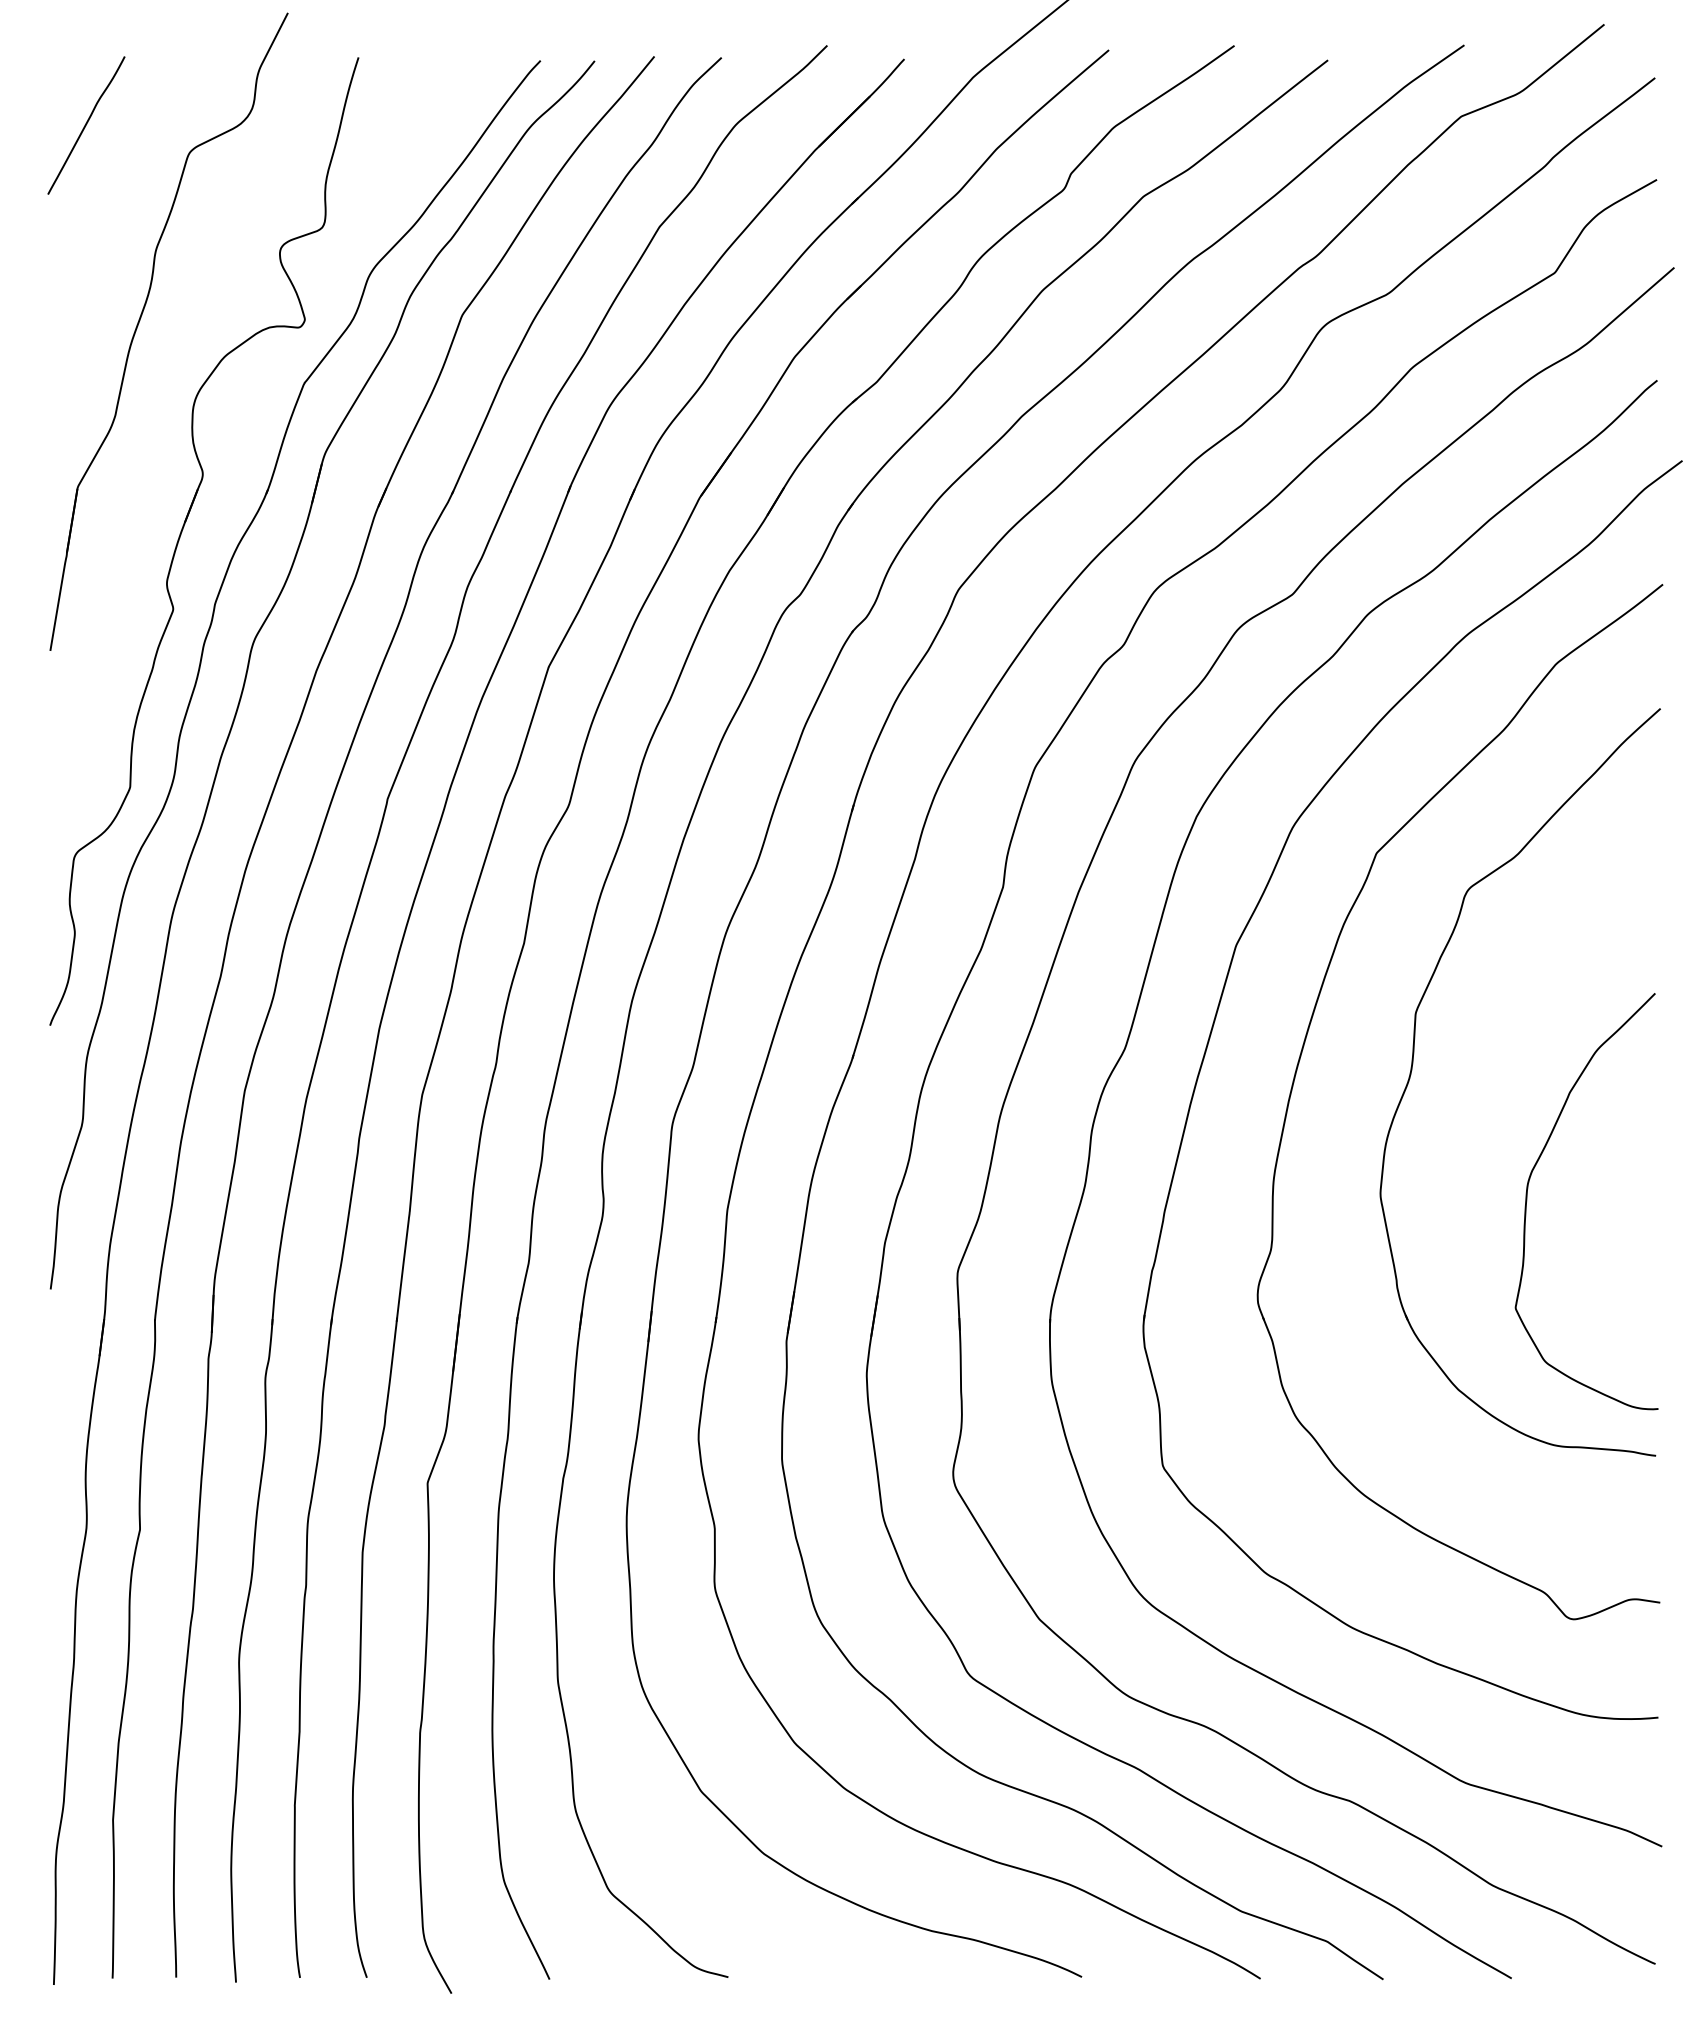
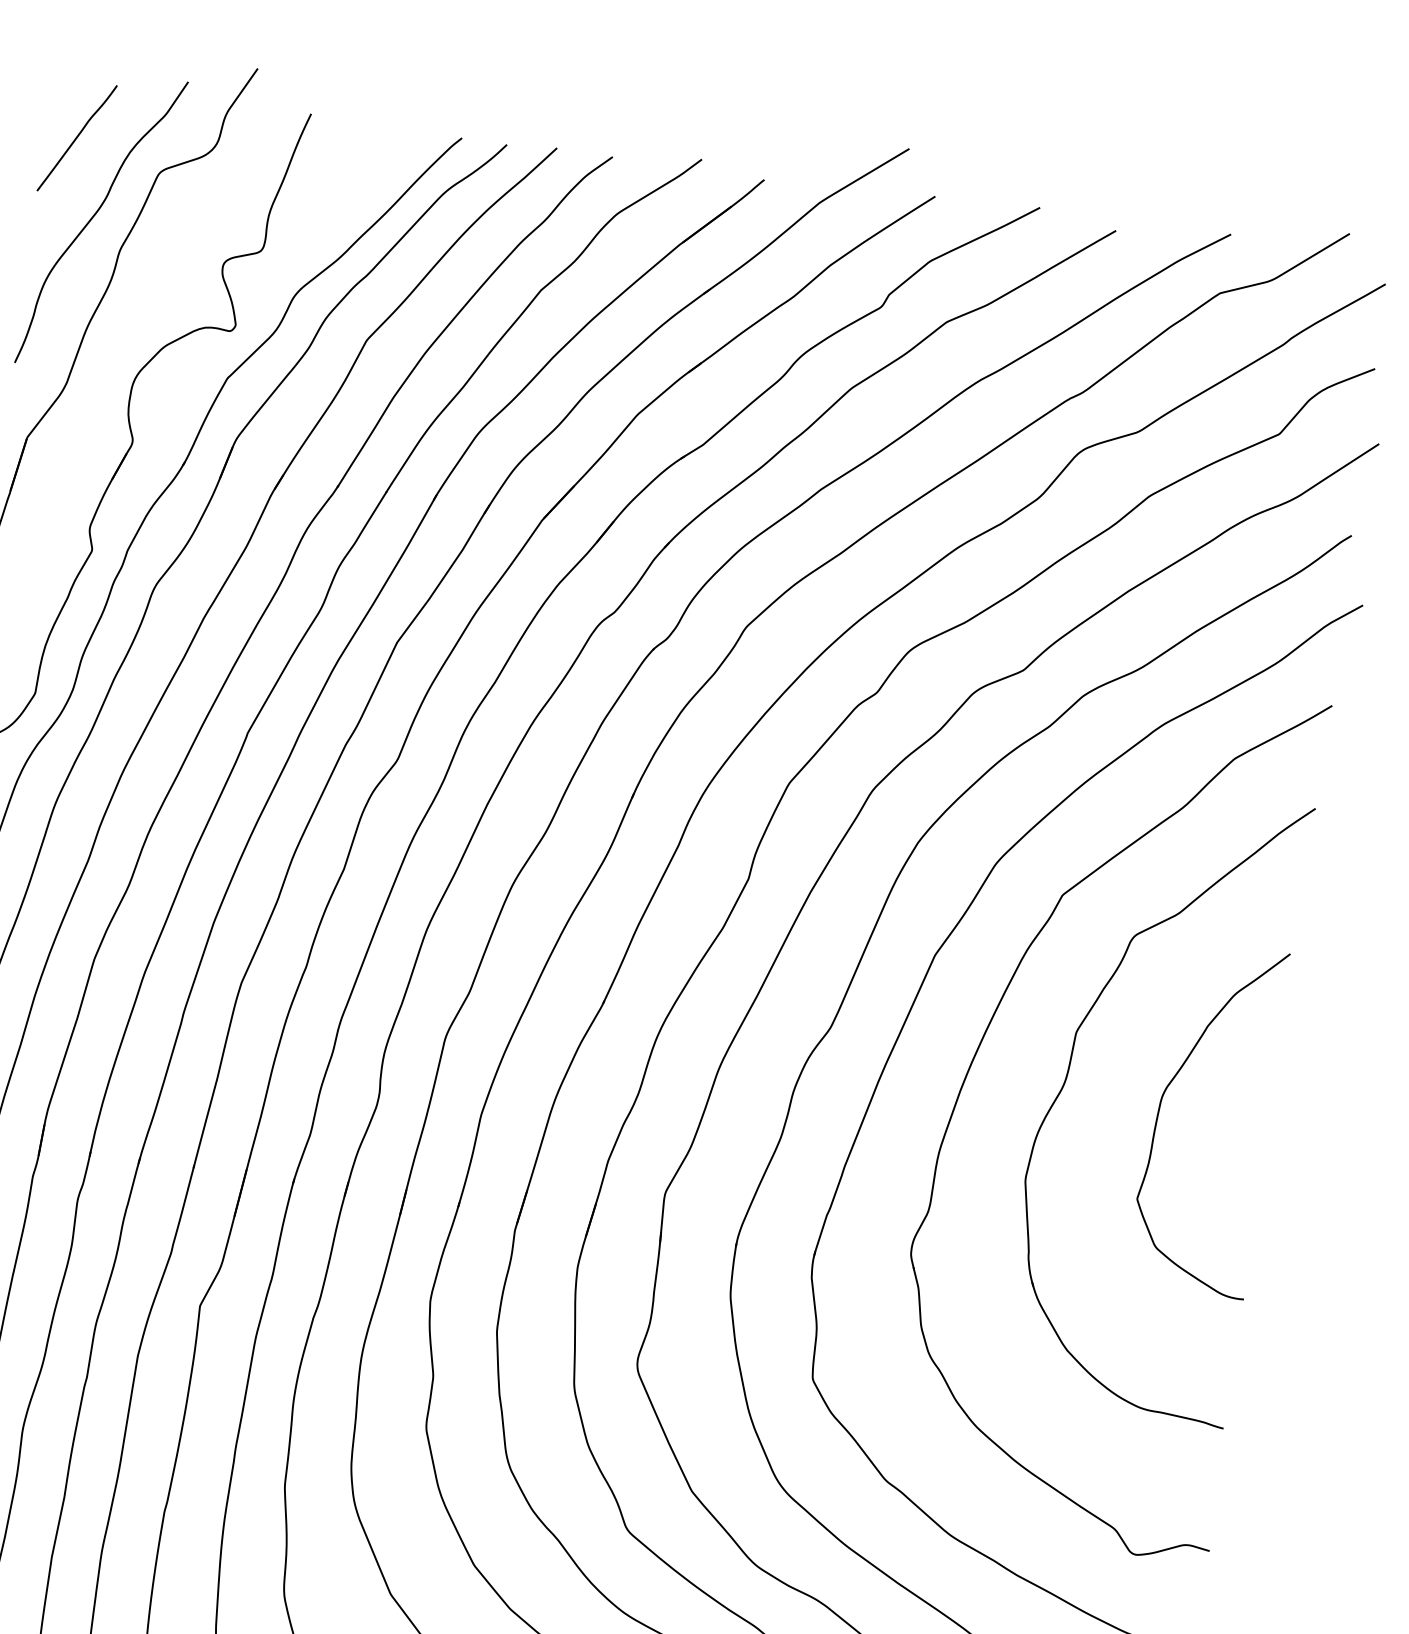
curve: (120, 214) -> (94, 216), added
curve: (1527, 1201) -> (1159, 1111), moved

